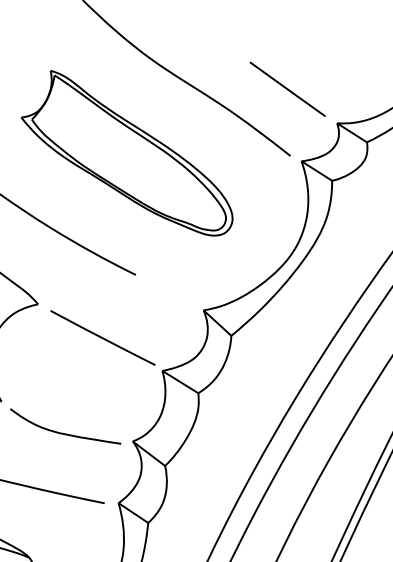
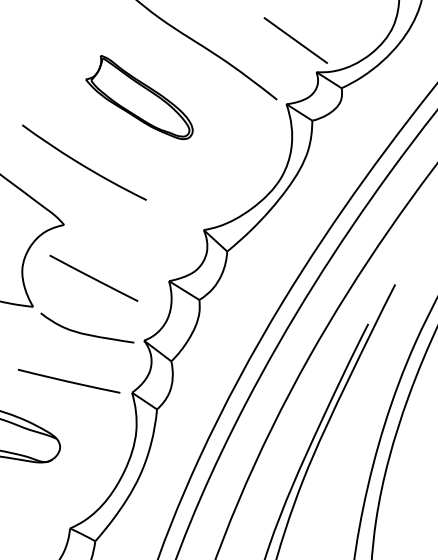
line: (287, 89) -> (295, 40), moved
part: (127, 153) -> (139, 97), size x0.6
line: (102, 336) -> (93, 277), moved

